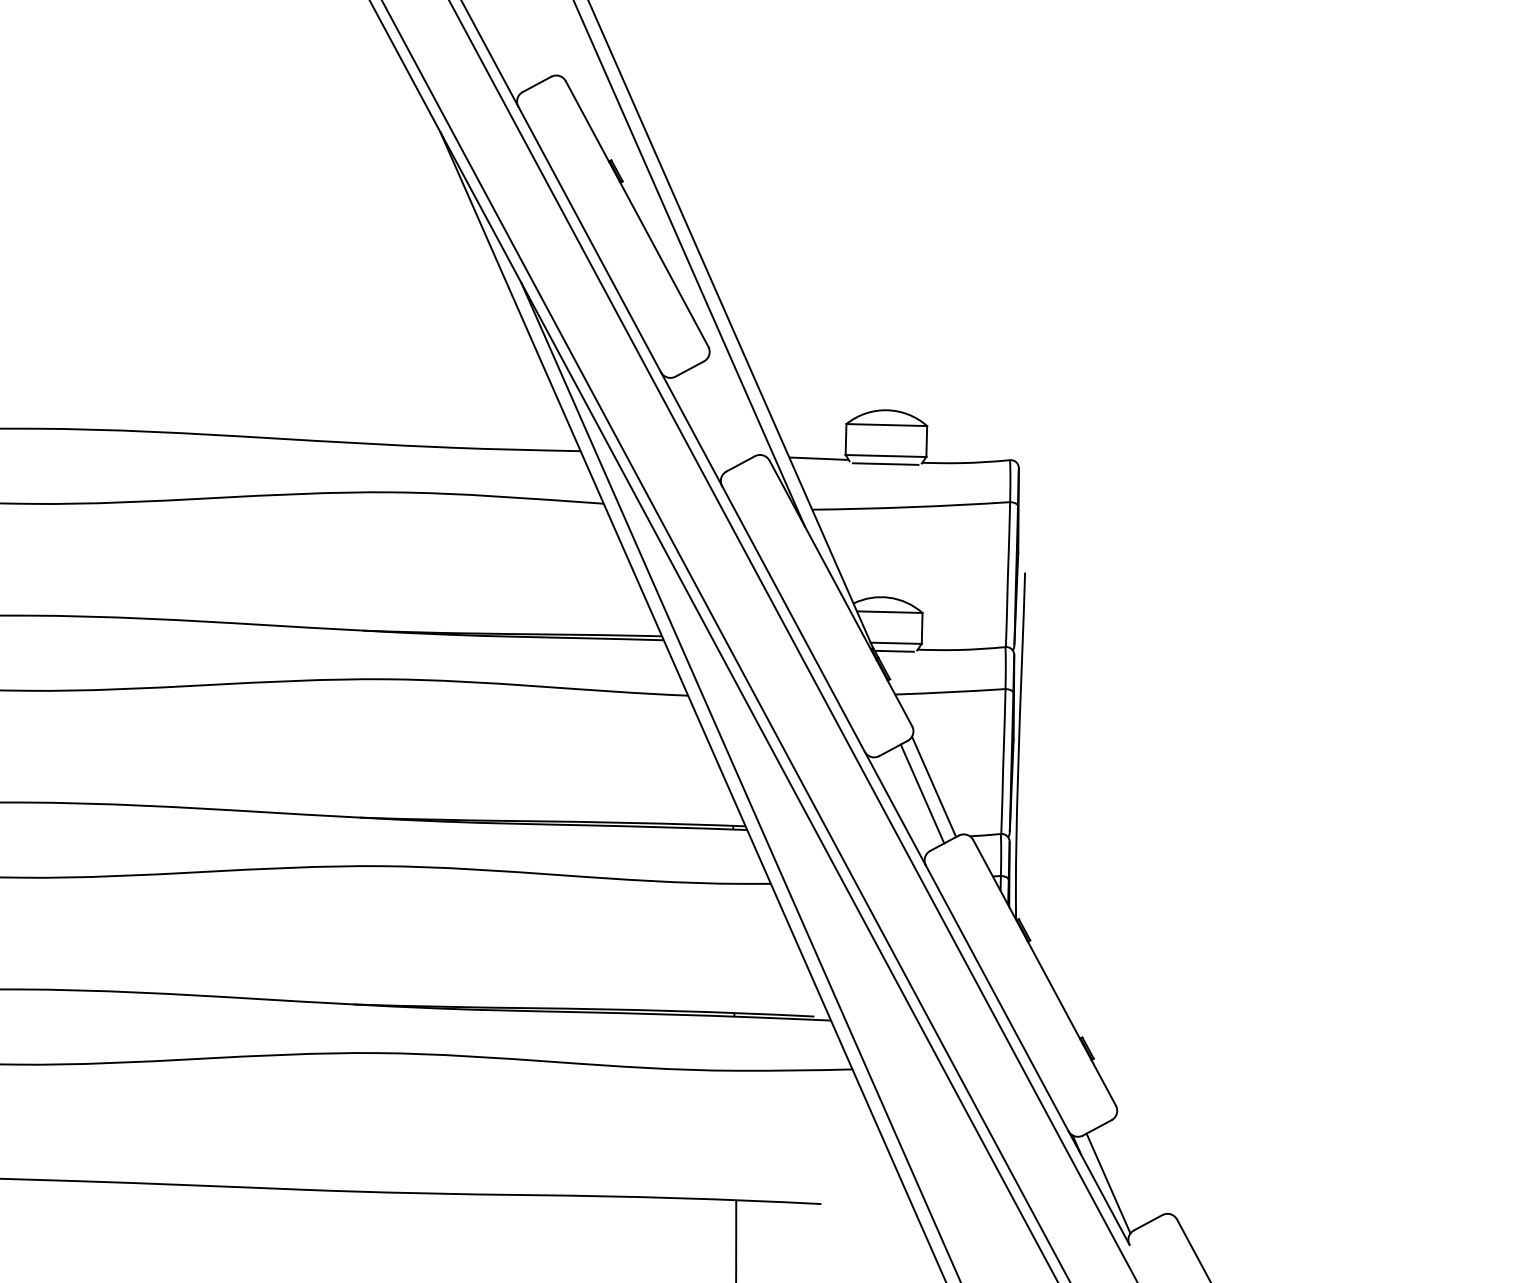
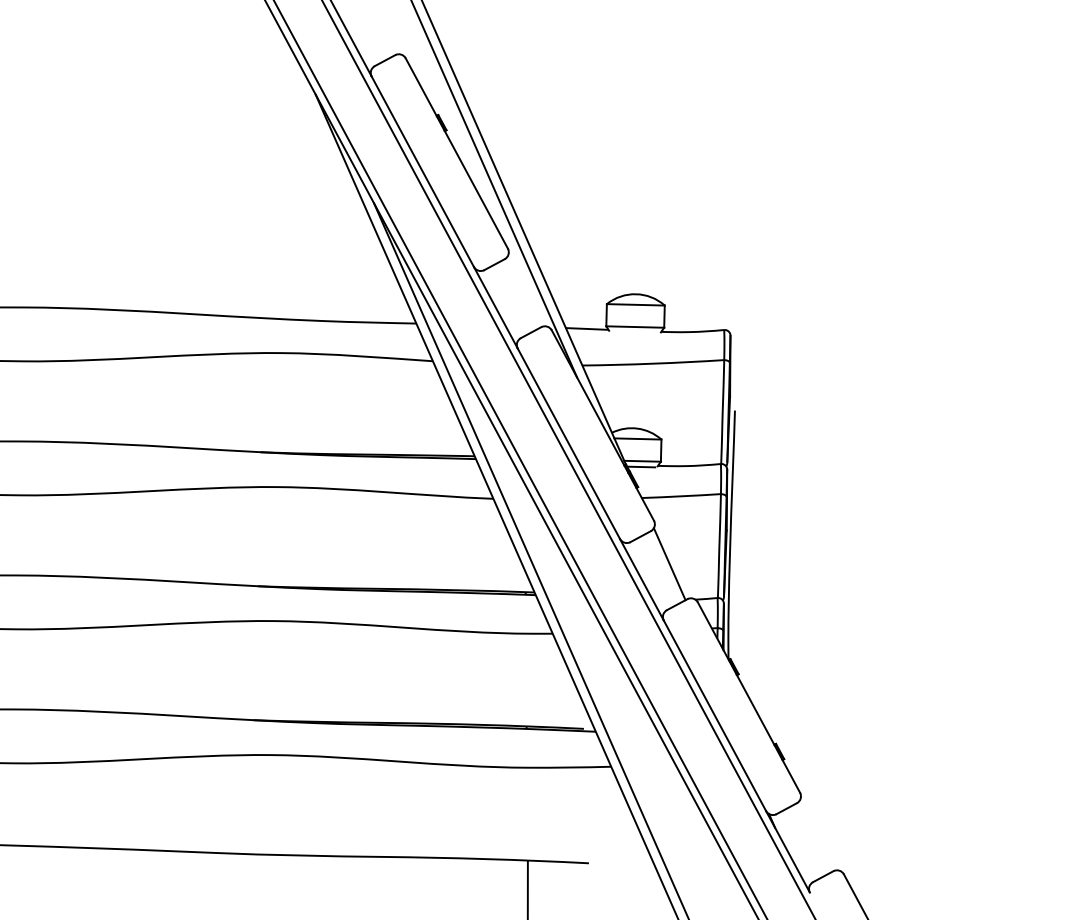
line: (884, 463) -> (634, 332), removed
line: (922, 792) -> (661, 568), removed
line: (1108, 1183) -> (794, 848), removed

